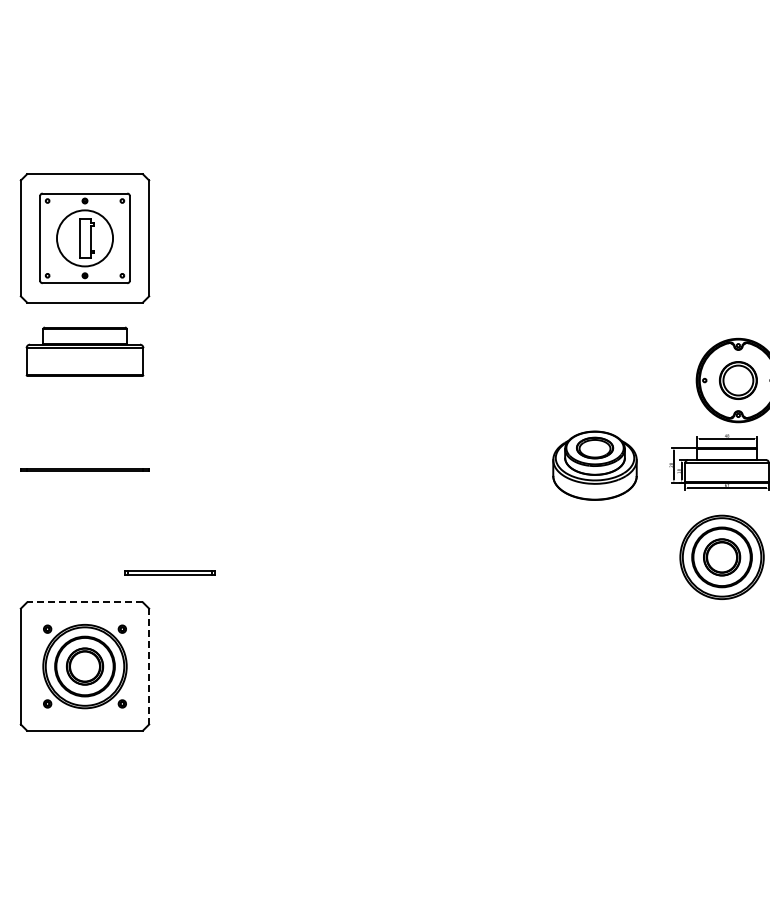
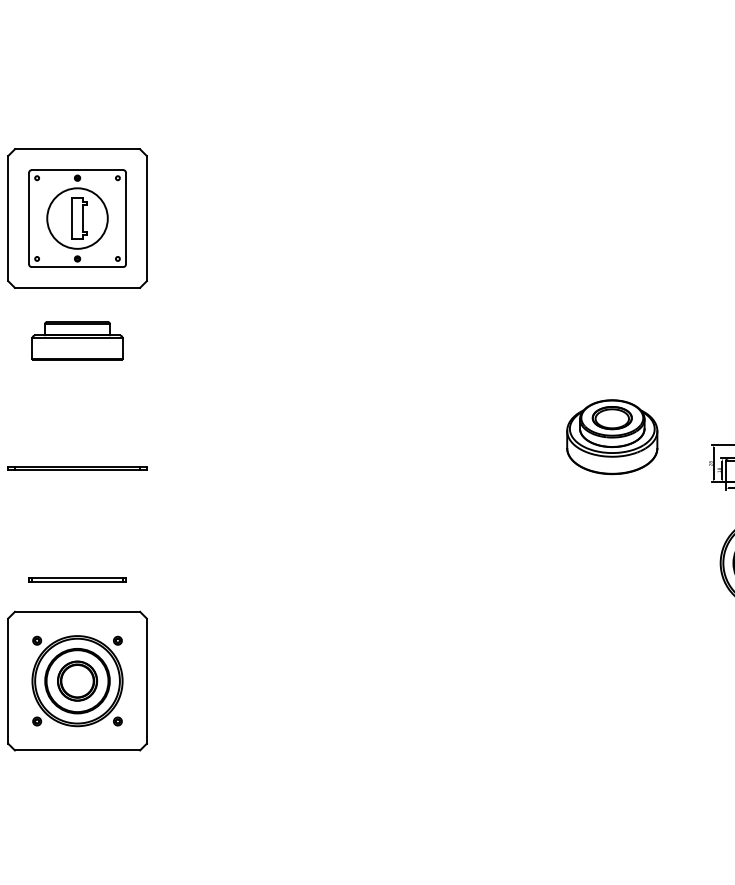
part: (84, 351) -> (76, 340), size x0.71
part: (594, 465) -> (611, 436), moved
part: (169, 572) -> (76, 579), moved
line: (85, 602) -> (78, 611), dashed -> solid
line: (149, 666) -> (147, 681), dashed -> solid

